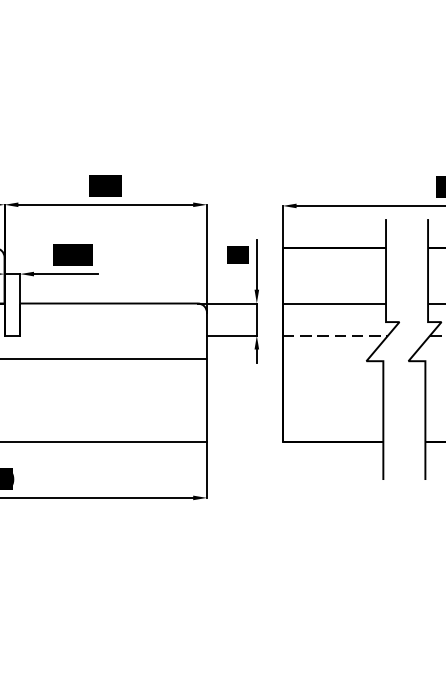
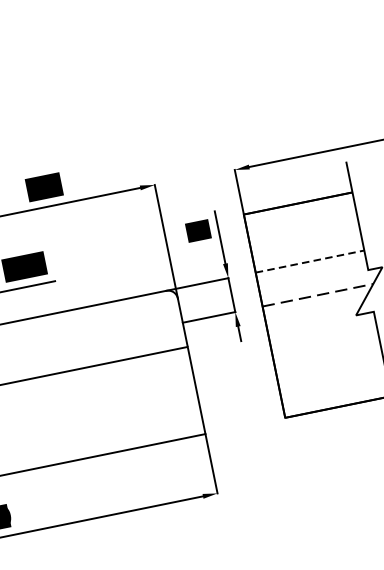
line: (334, 303) -> (310, 261), solid -> dashed

